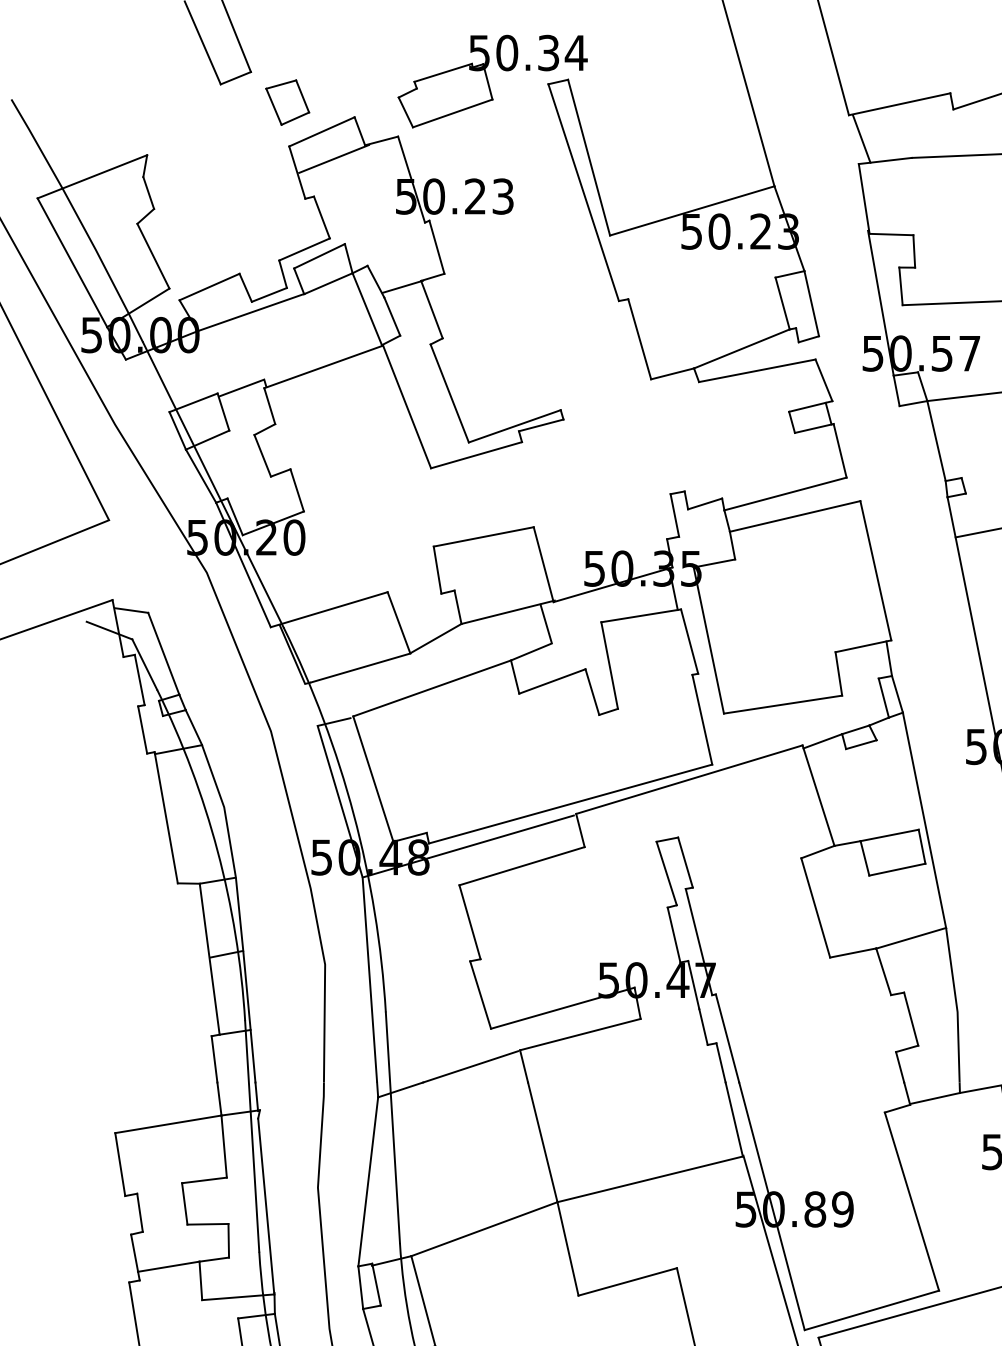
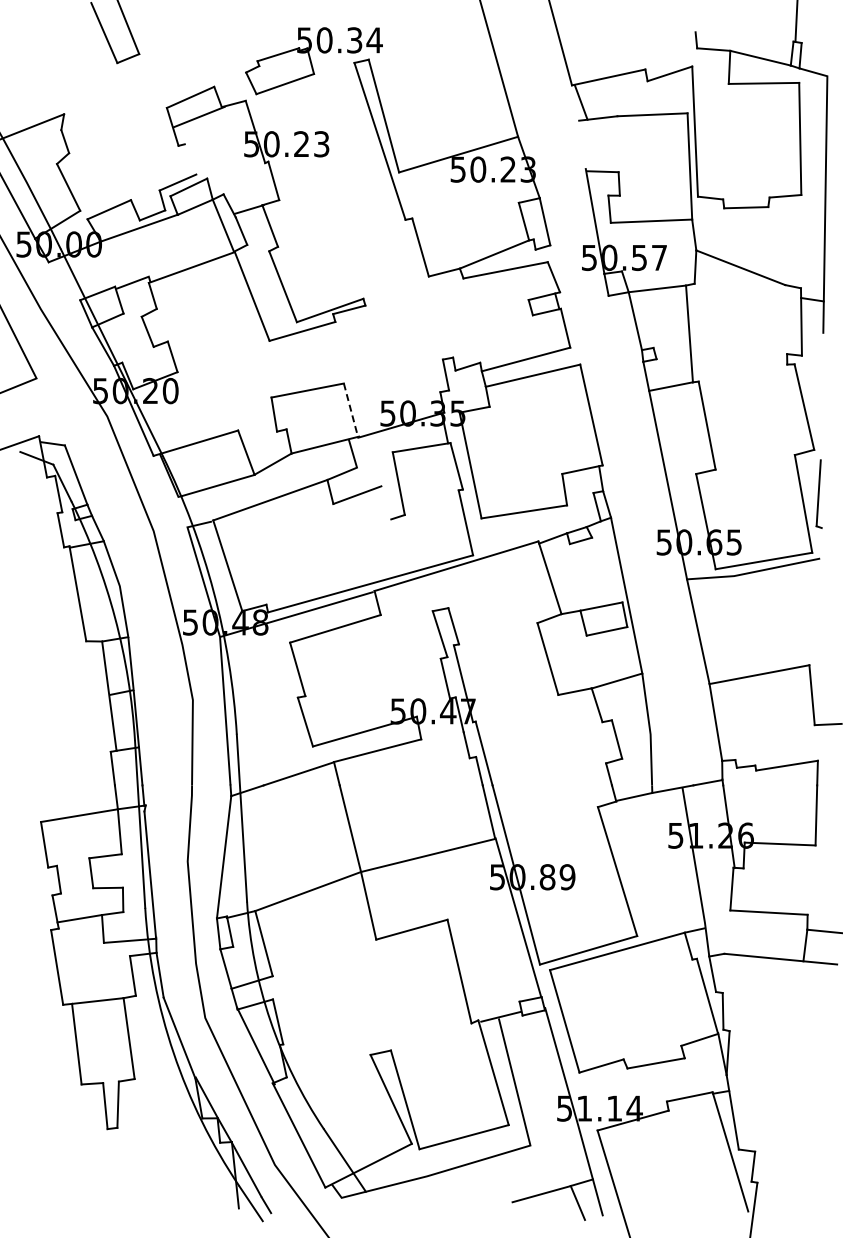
part: (287, 102) -> (165, 76), removed
line: (863, 198) -> (582, 145), removed
line: (321, 217) -> (190, 159), removed
line: (544, 565) -> (351, 411), solid -> dashed
line: (592, 691) -> (386, 502), removed

